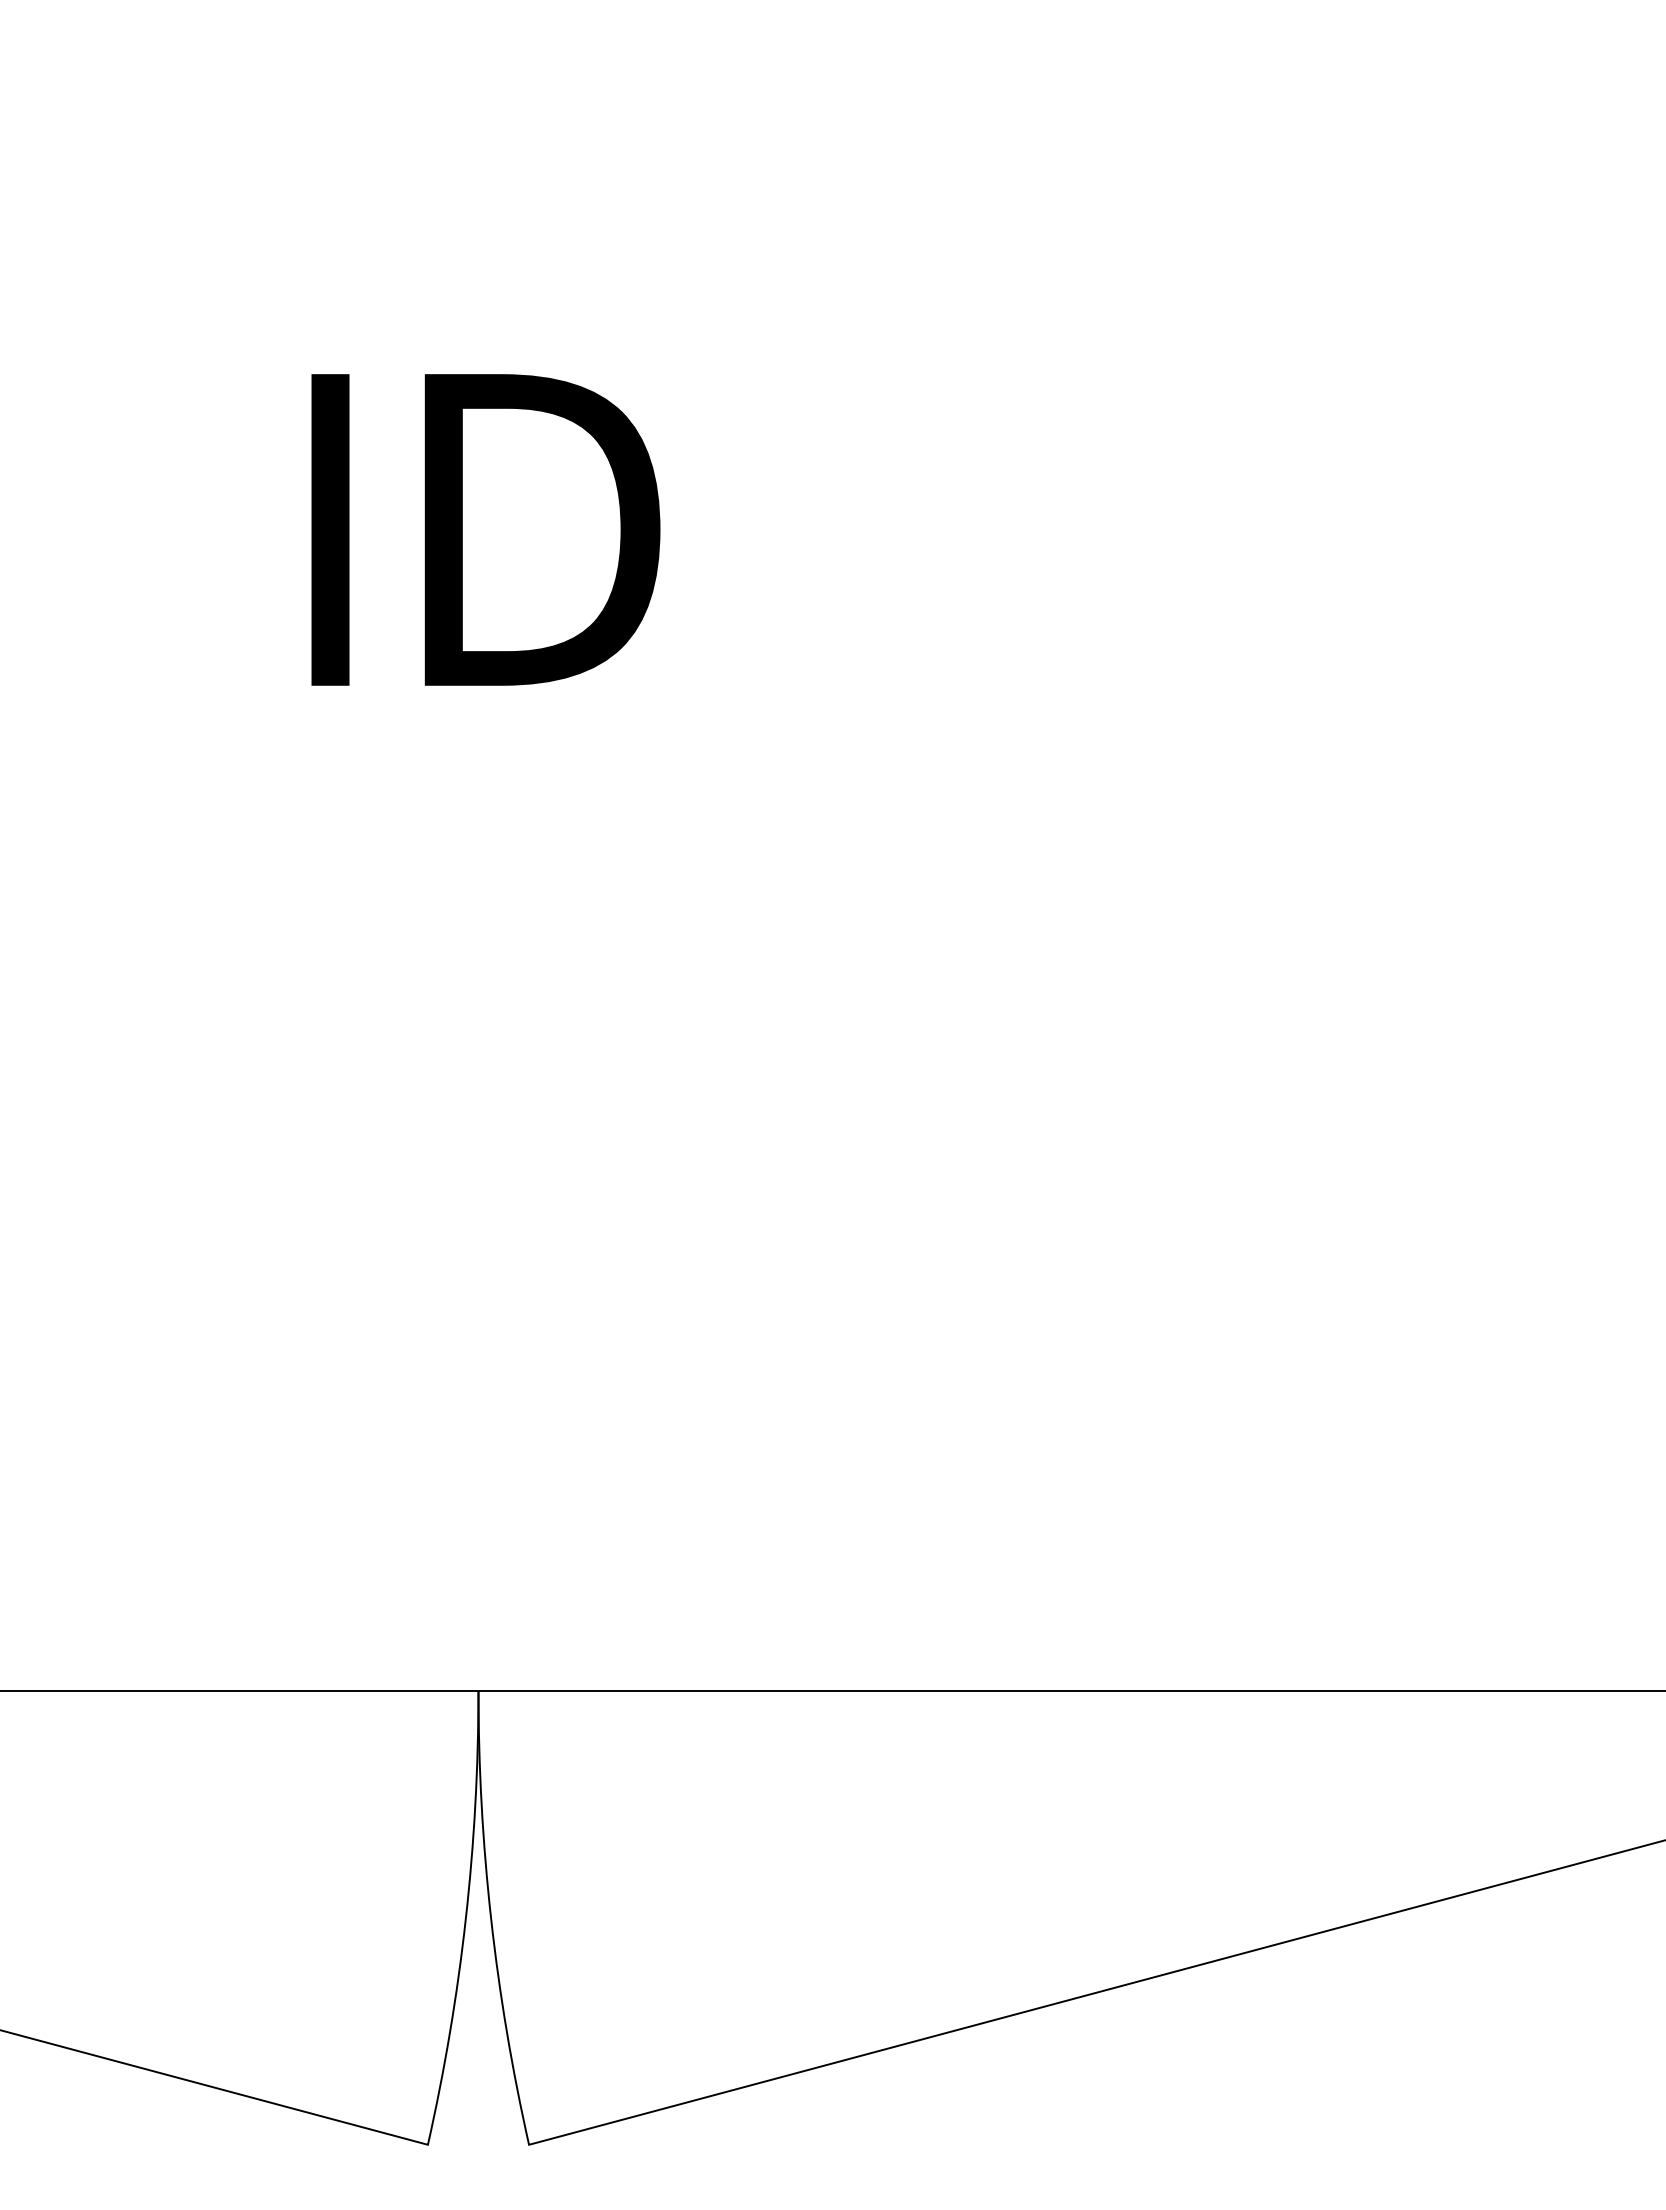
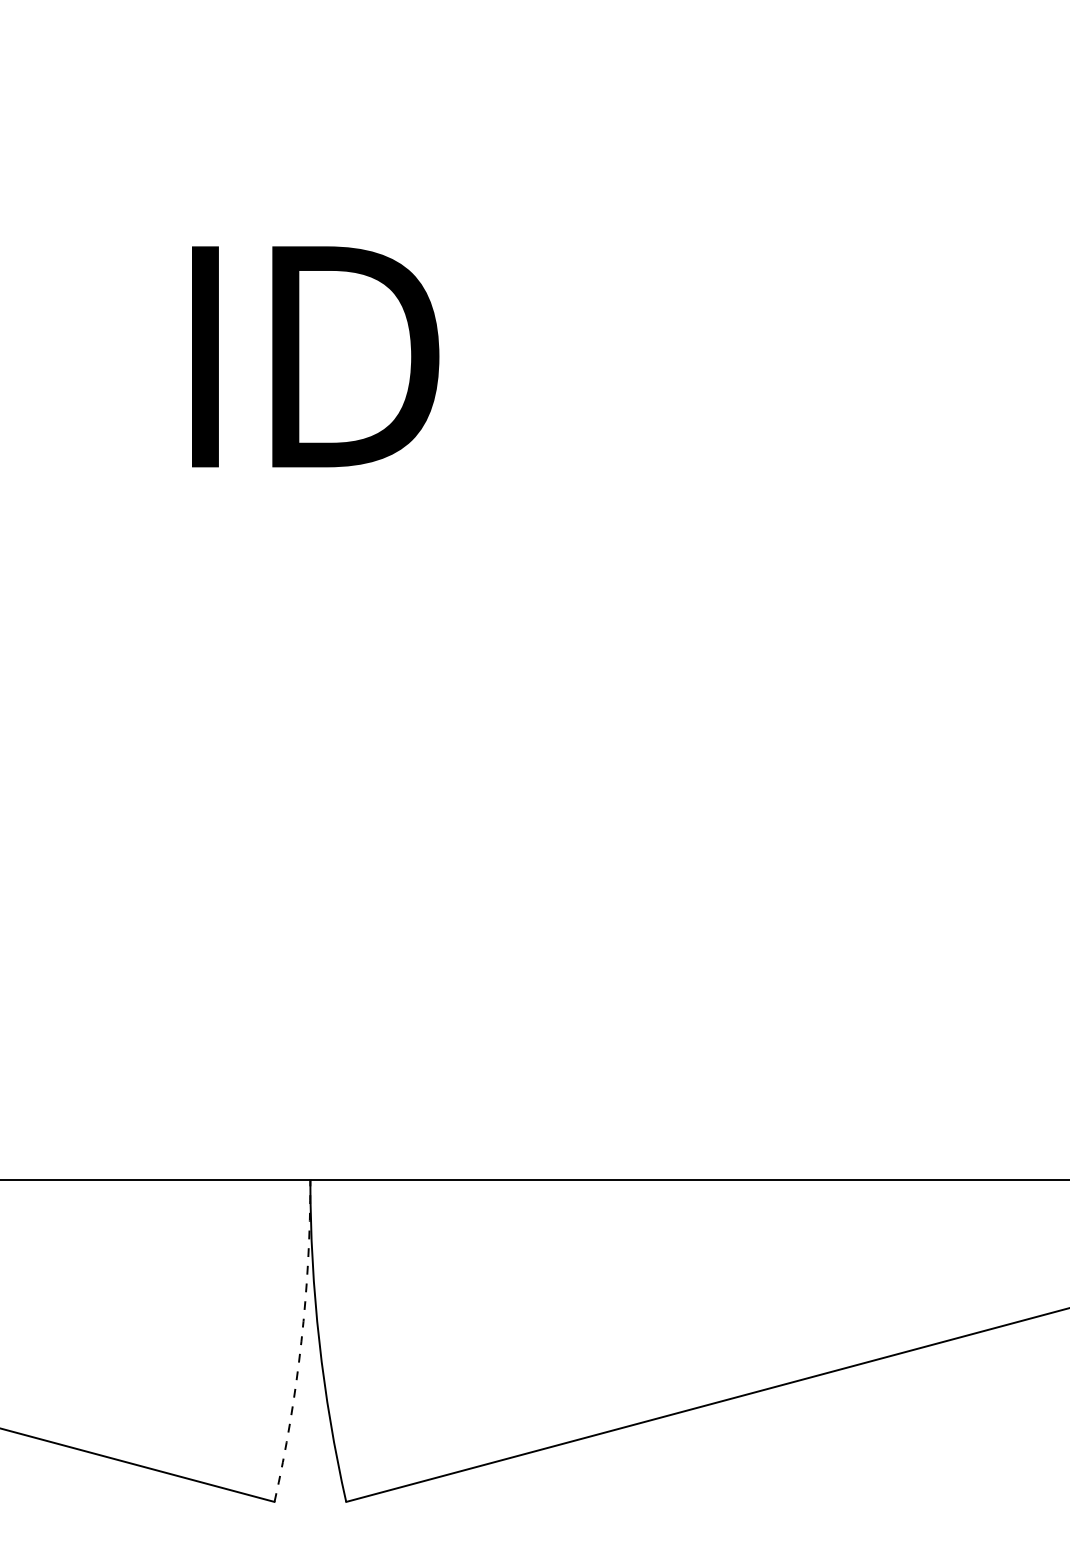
arc: (465, 1919) -> (301, 1342), solid -> dashed

